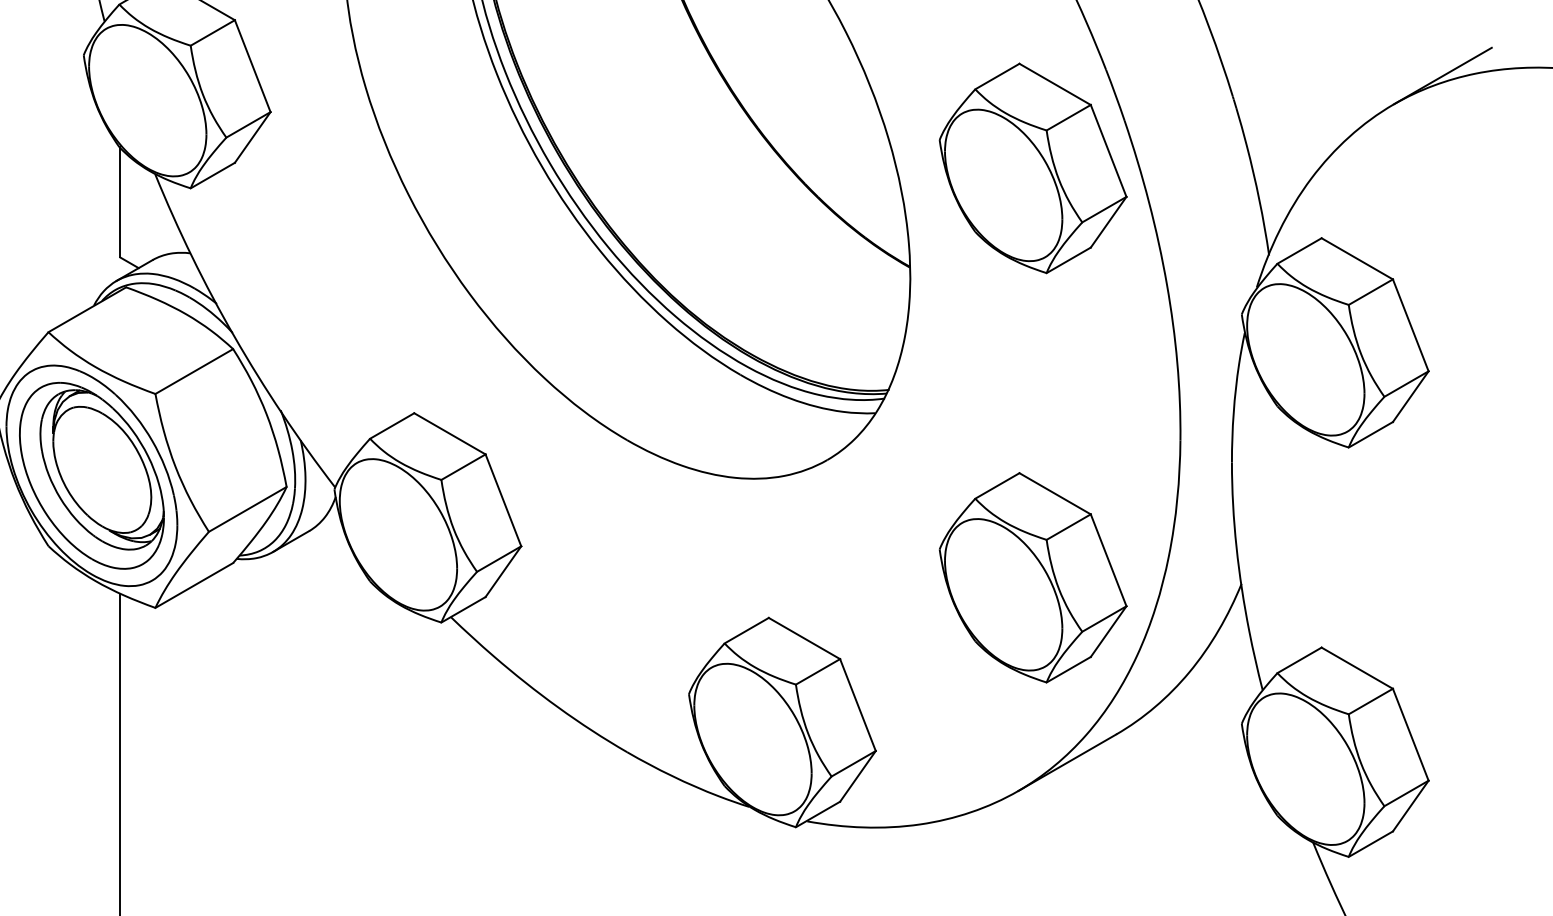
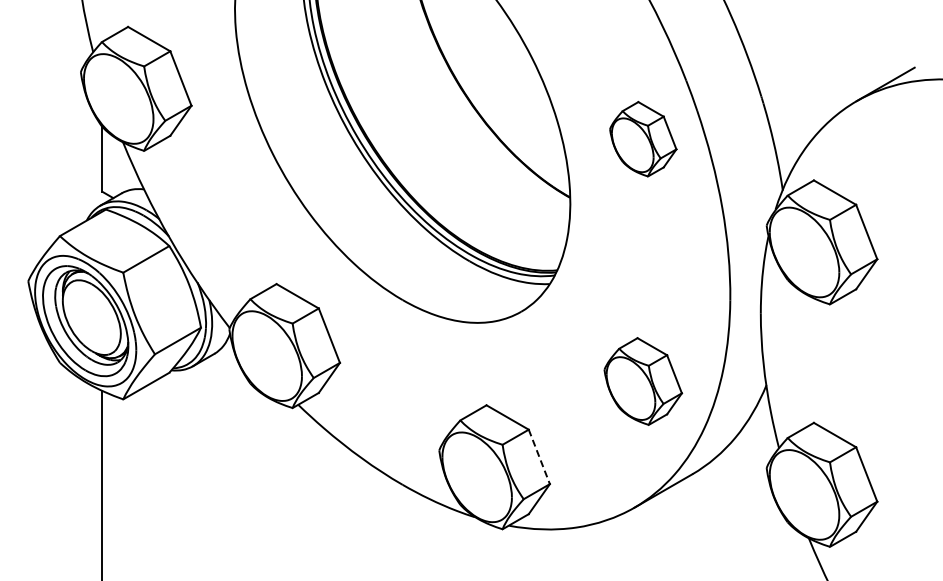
part: (1033, 169) -> (643, 139), size x0.6
part: (1033, 577) -> (643, 381), size x0.7
line: (858, 706) -> (539, 457), solid -> dashed

